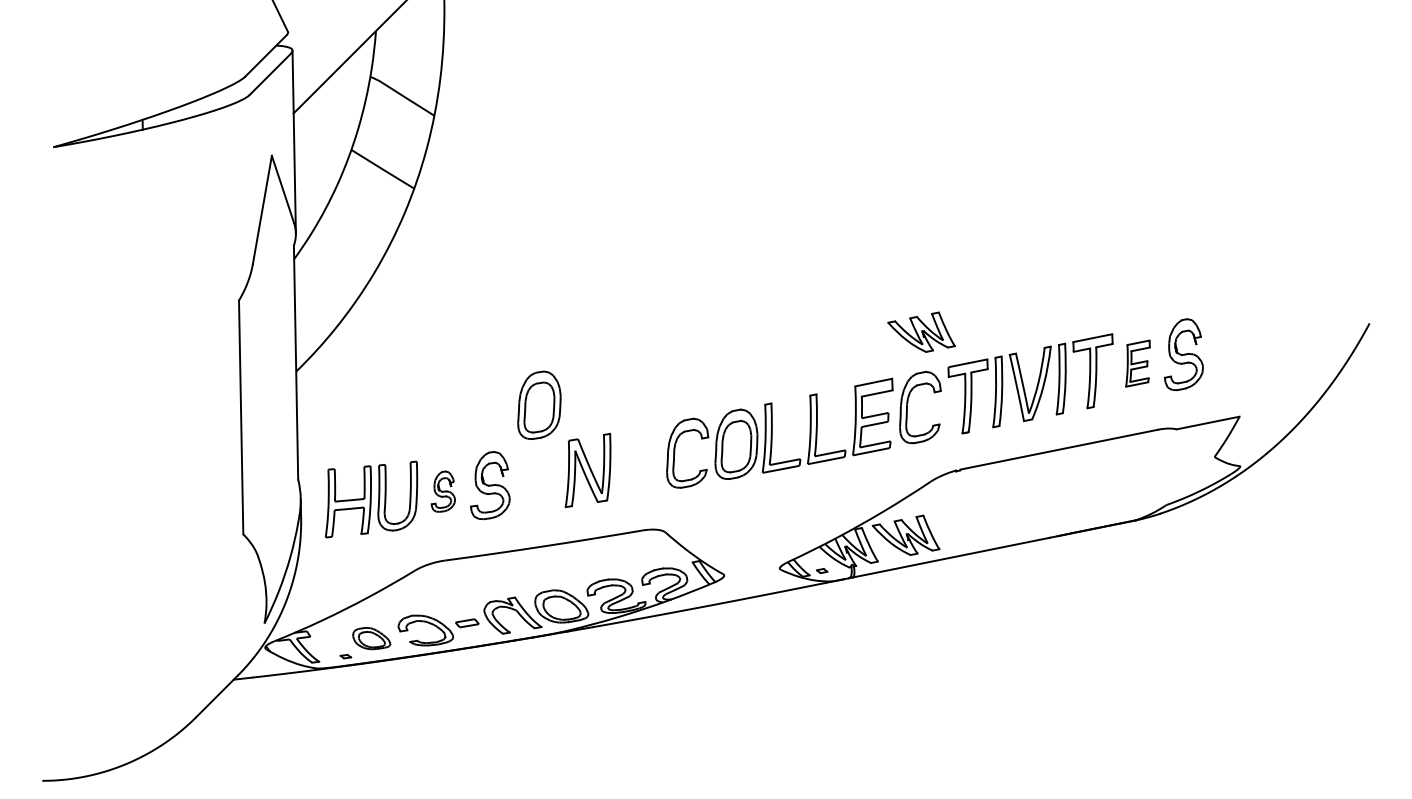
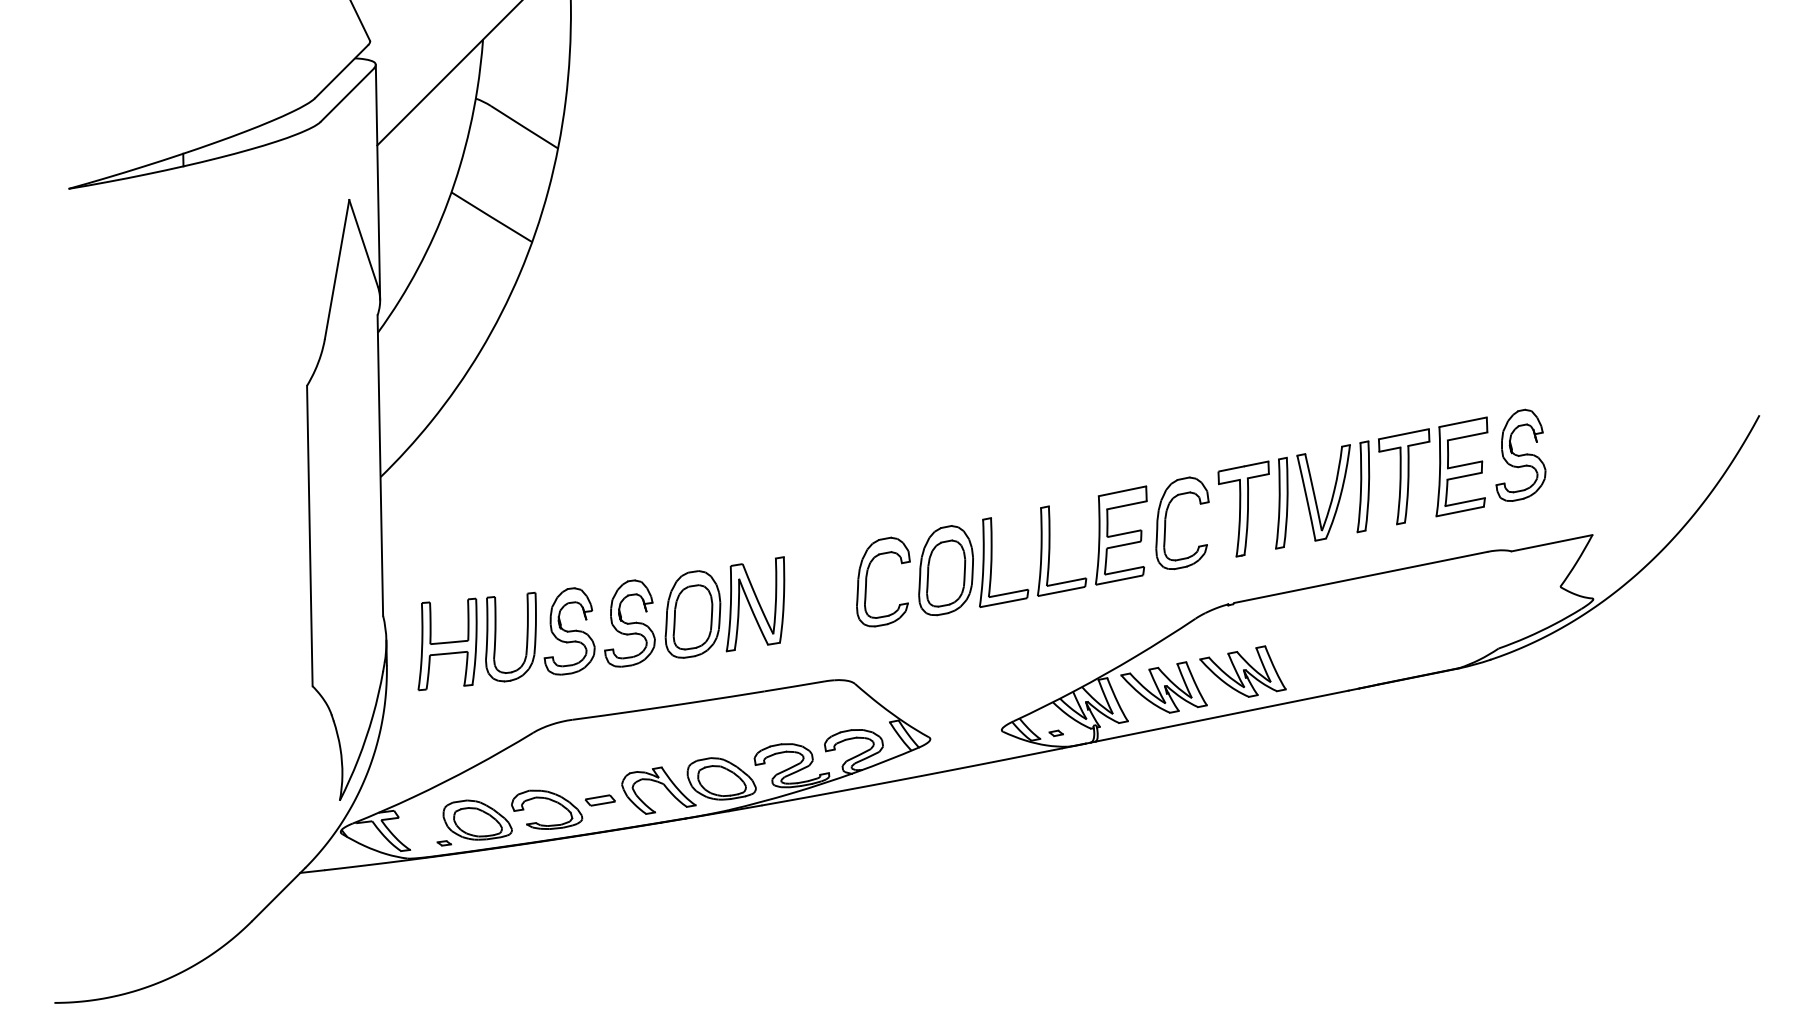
part: (921, 332) -> (1242, 671), moved
part: (1137, 363) -> (1461, 466), size x1.67
part: (539, 405) -> (692, 614), moved
part: (443, 491) -> (569, 631), size x1.67
part: (371, 638) -> (477, 819), size x1.43

